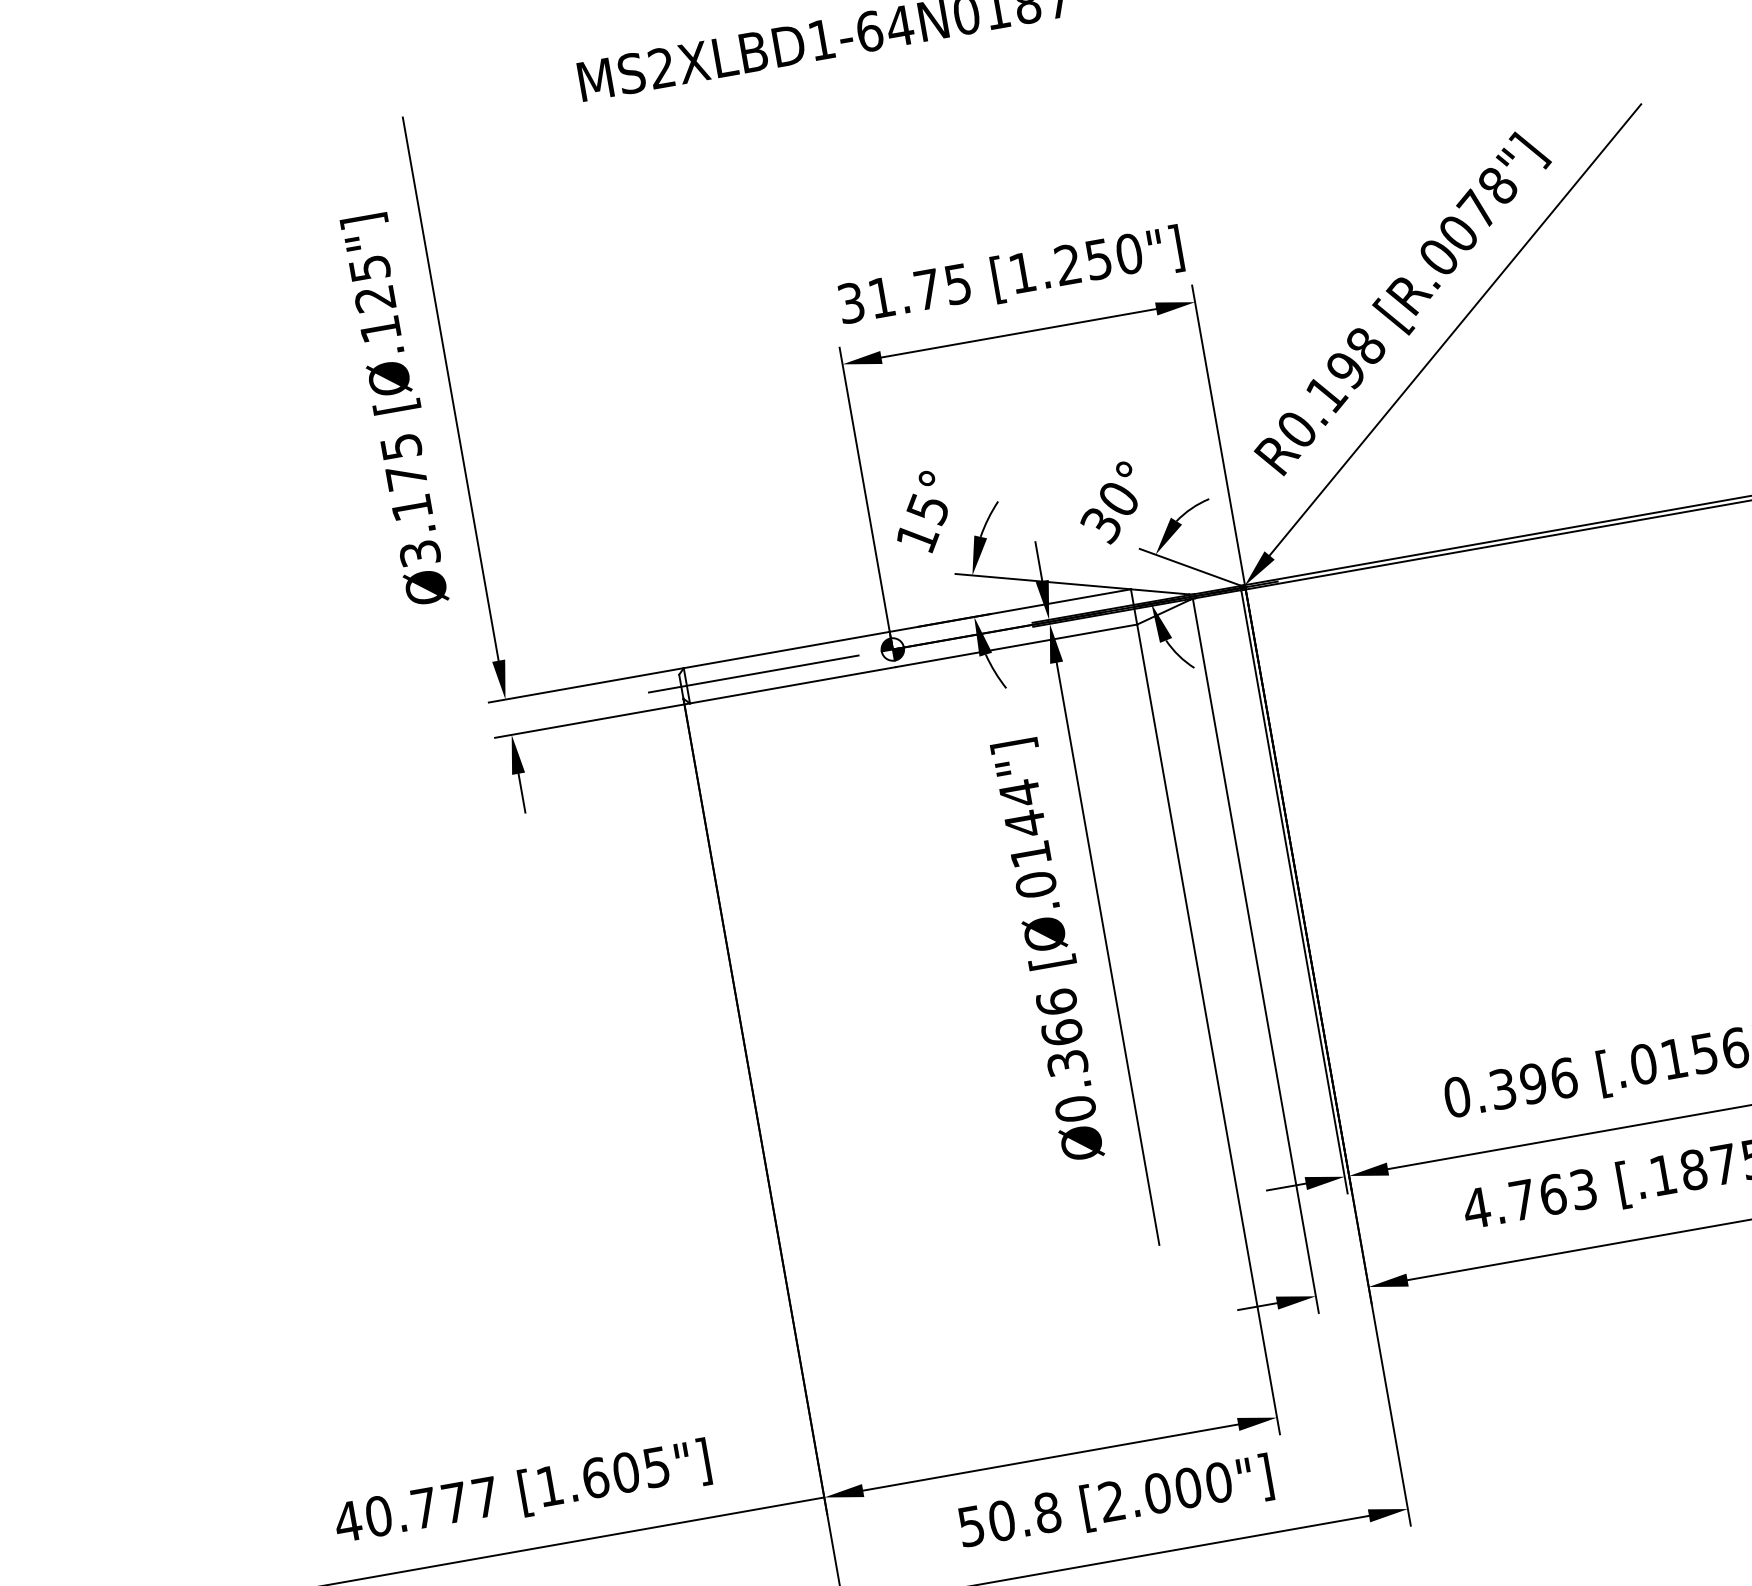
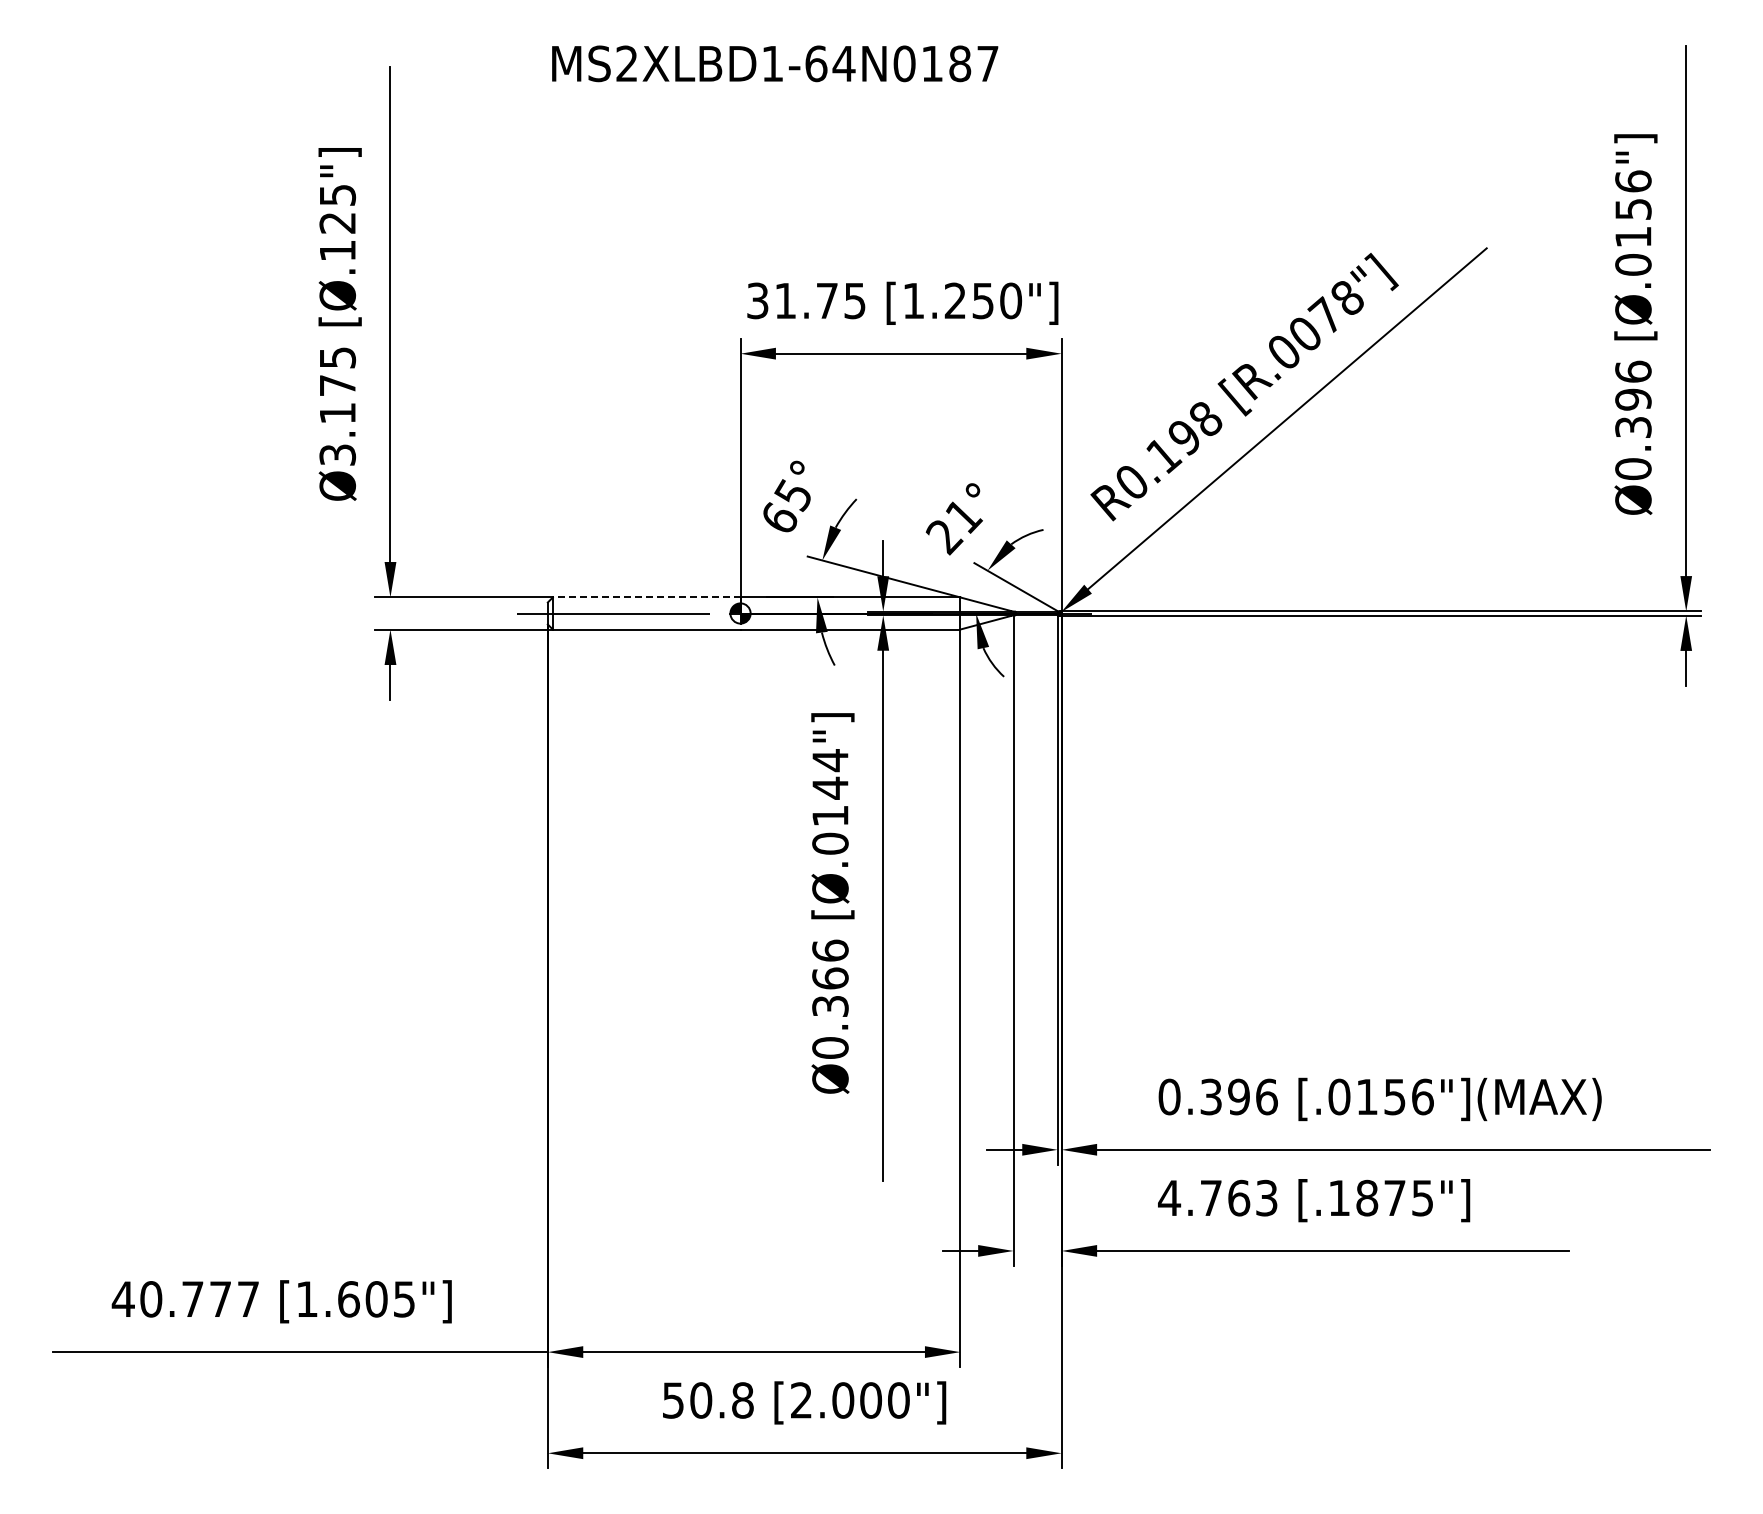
text: (1109, 513) -> (953, 527), 30° -> 21°
text: (918, 537) -> (780, 518), 15° -> 65°
line: (786, 650) -> (646, 597), solid -> dashed

